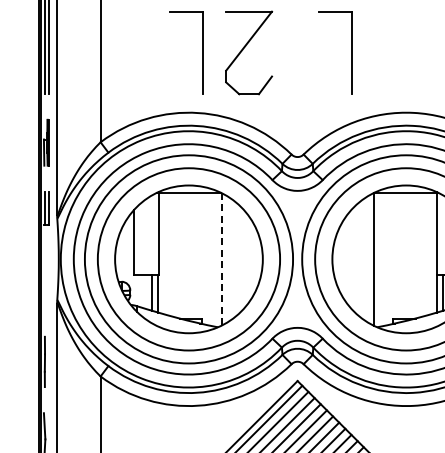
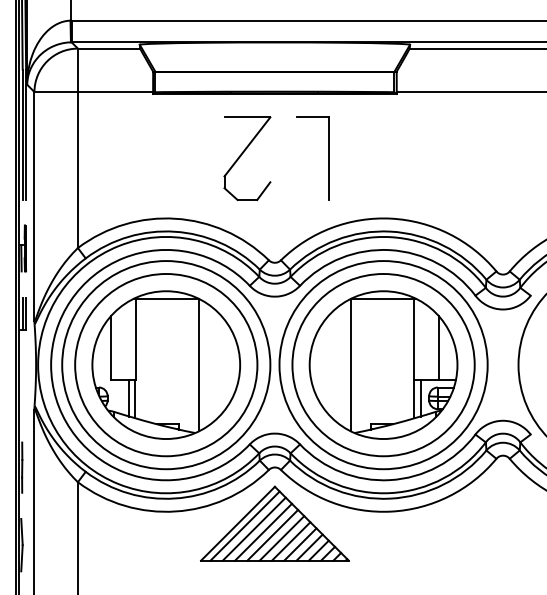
part: (243, 50) -> (241, 156), moved
part: (202, 52) -> (179, 158), removed
line: (221, 259) -> (198, 365), dashed -> solid

